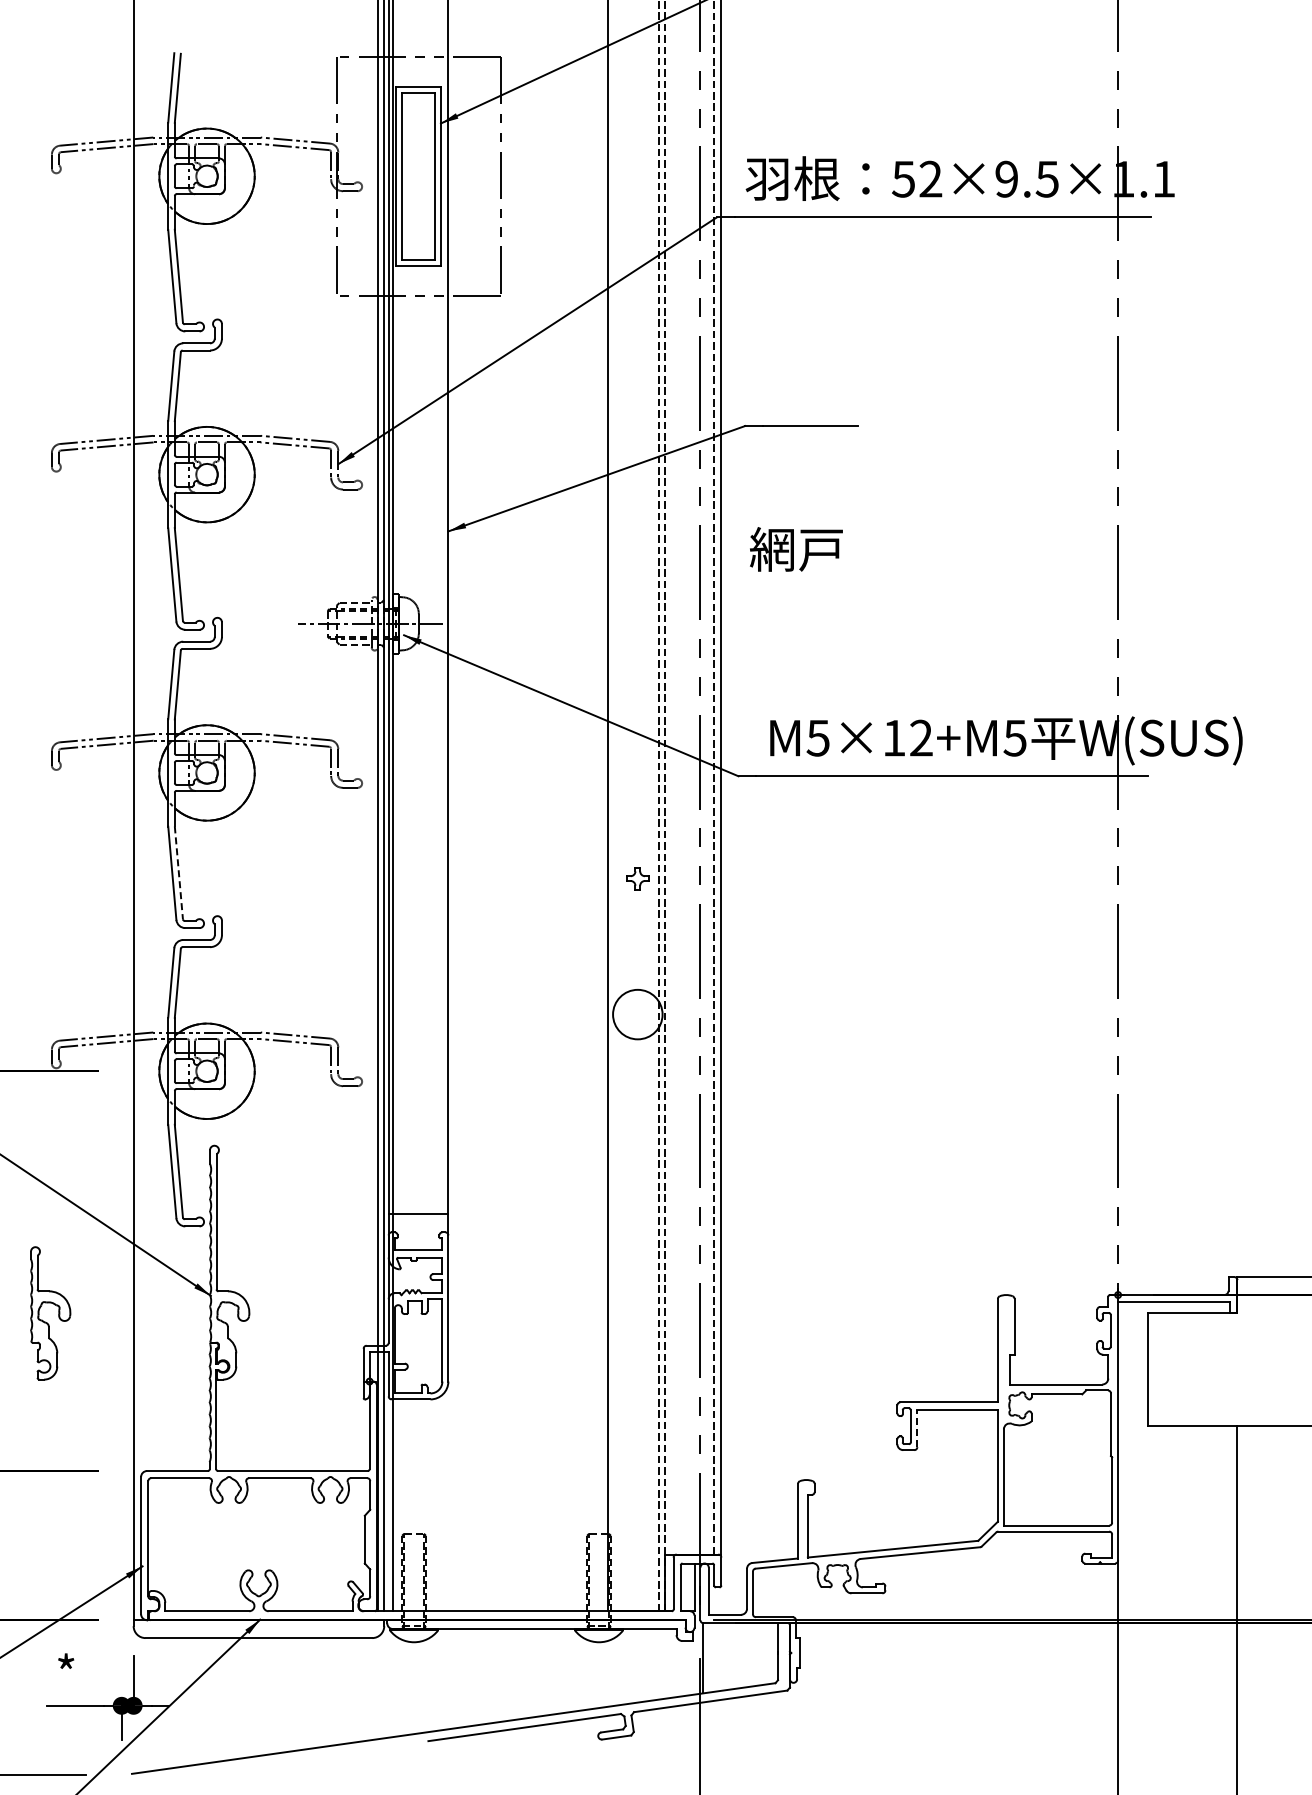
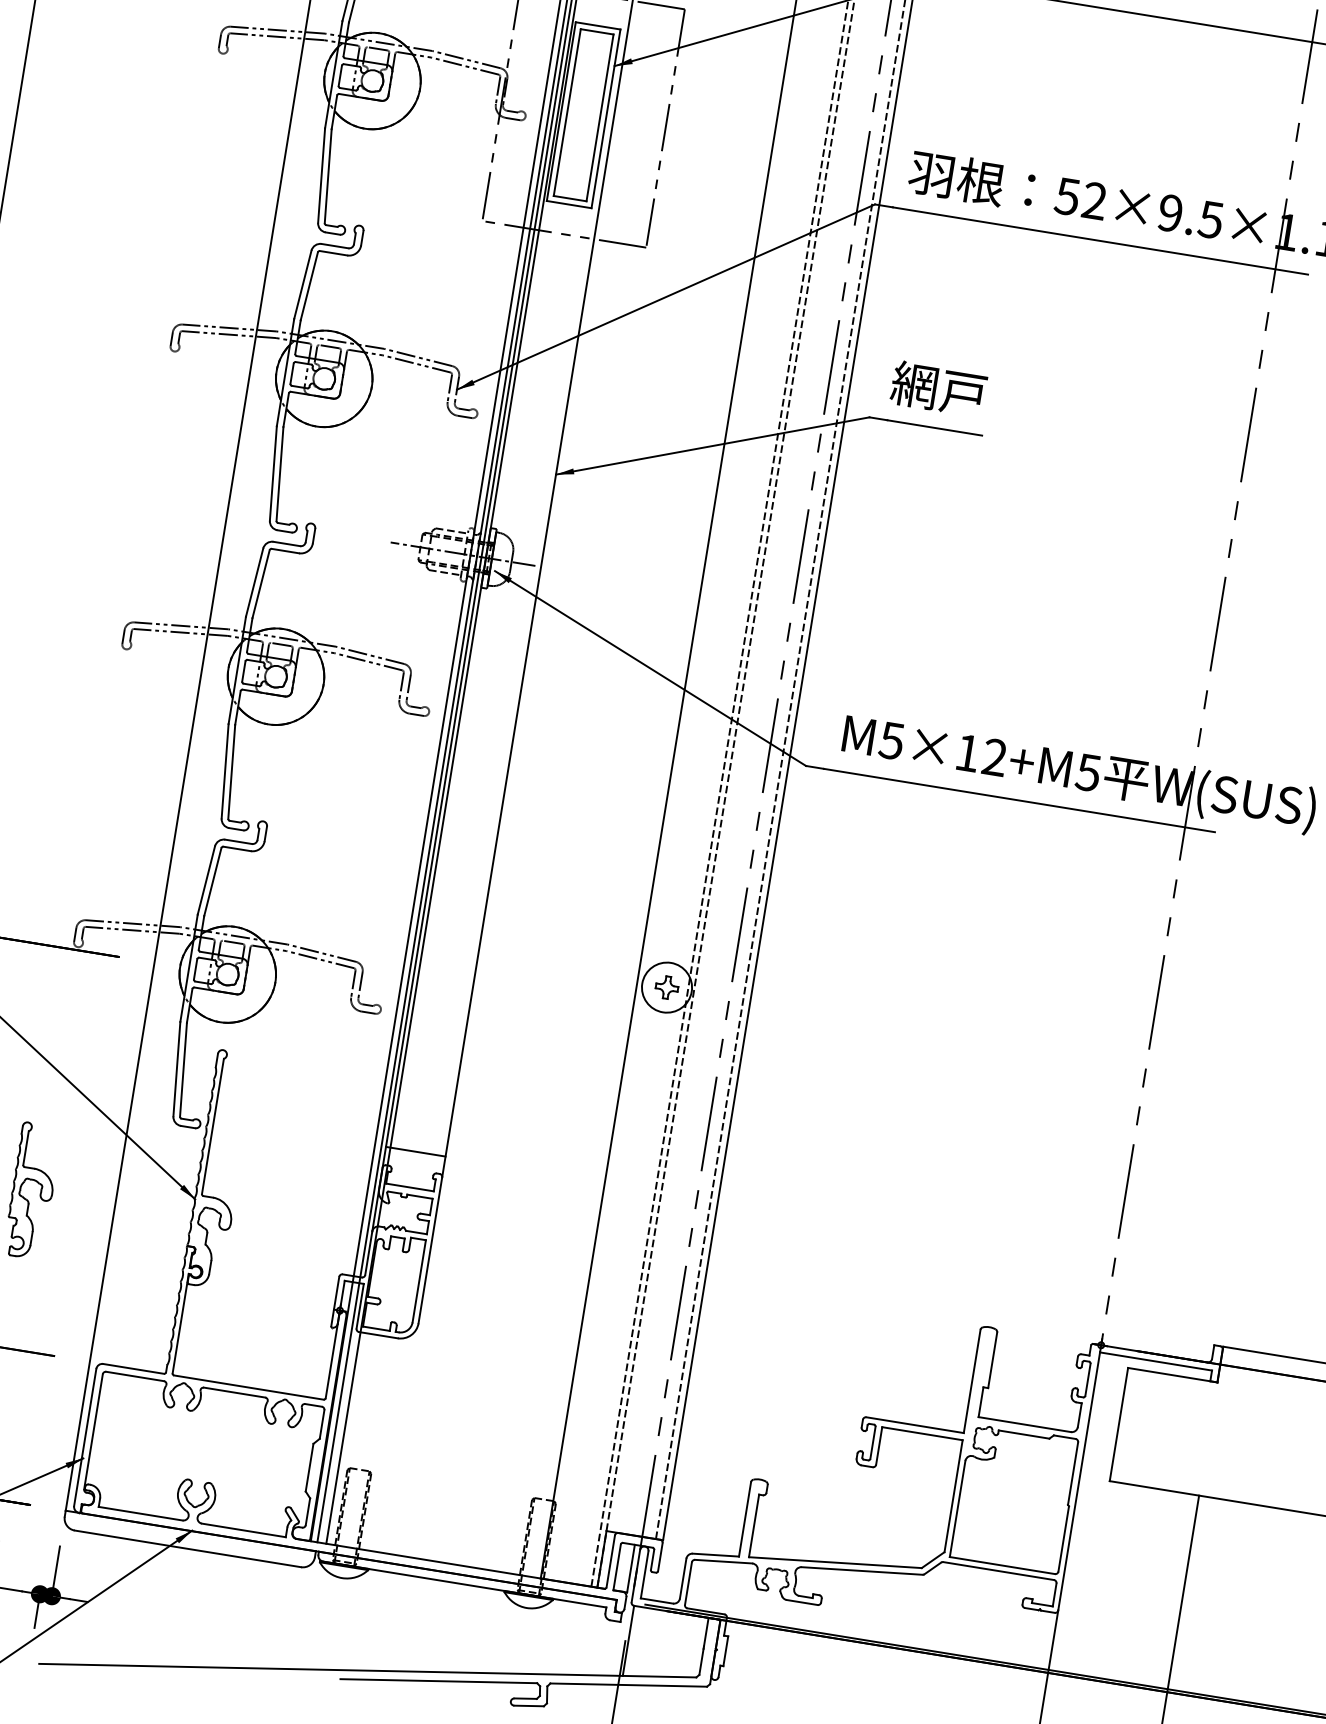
text: (796, 549) -> (938, 389), moved
line: (178, 872) -> (231, 771), dashed -> solid
part: (637, 878) -> (666, 987), moved
line: (917, 1428) -> (879, 1446), dashed -> solid

